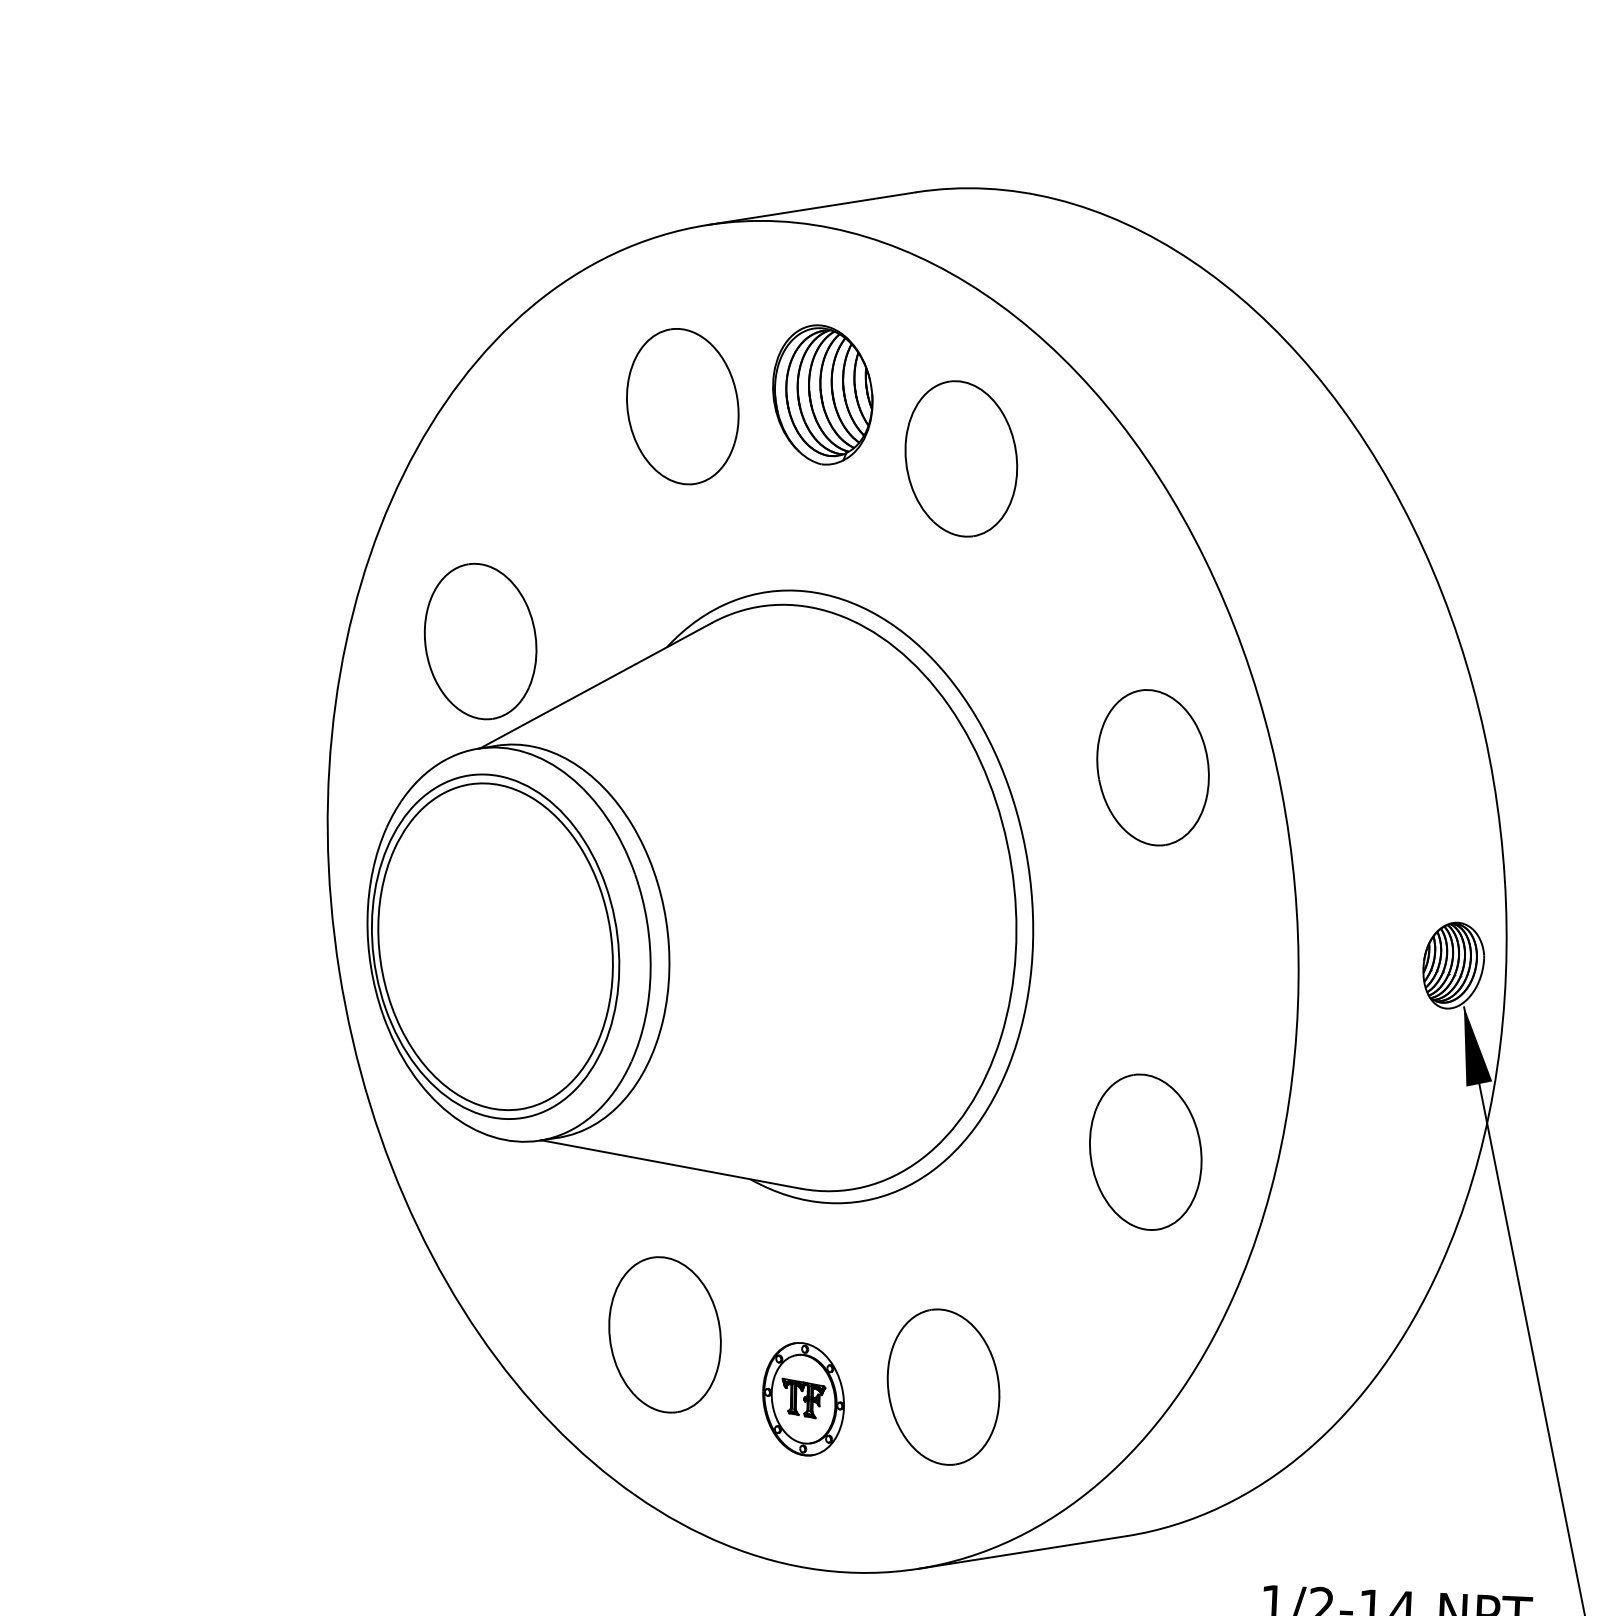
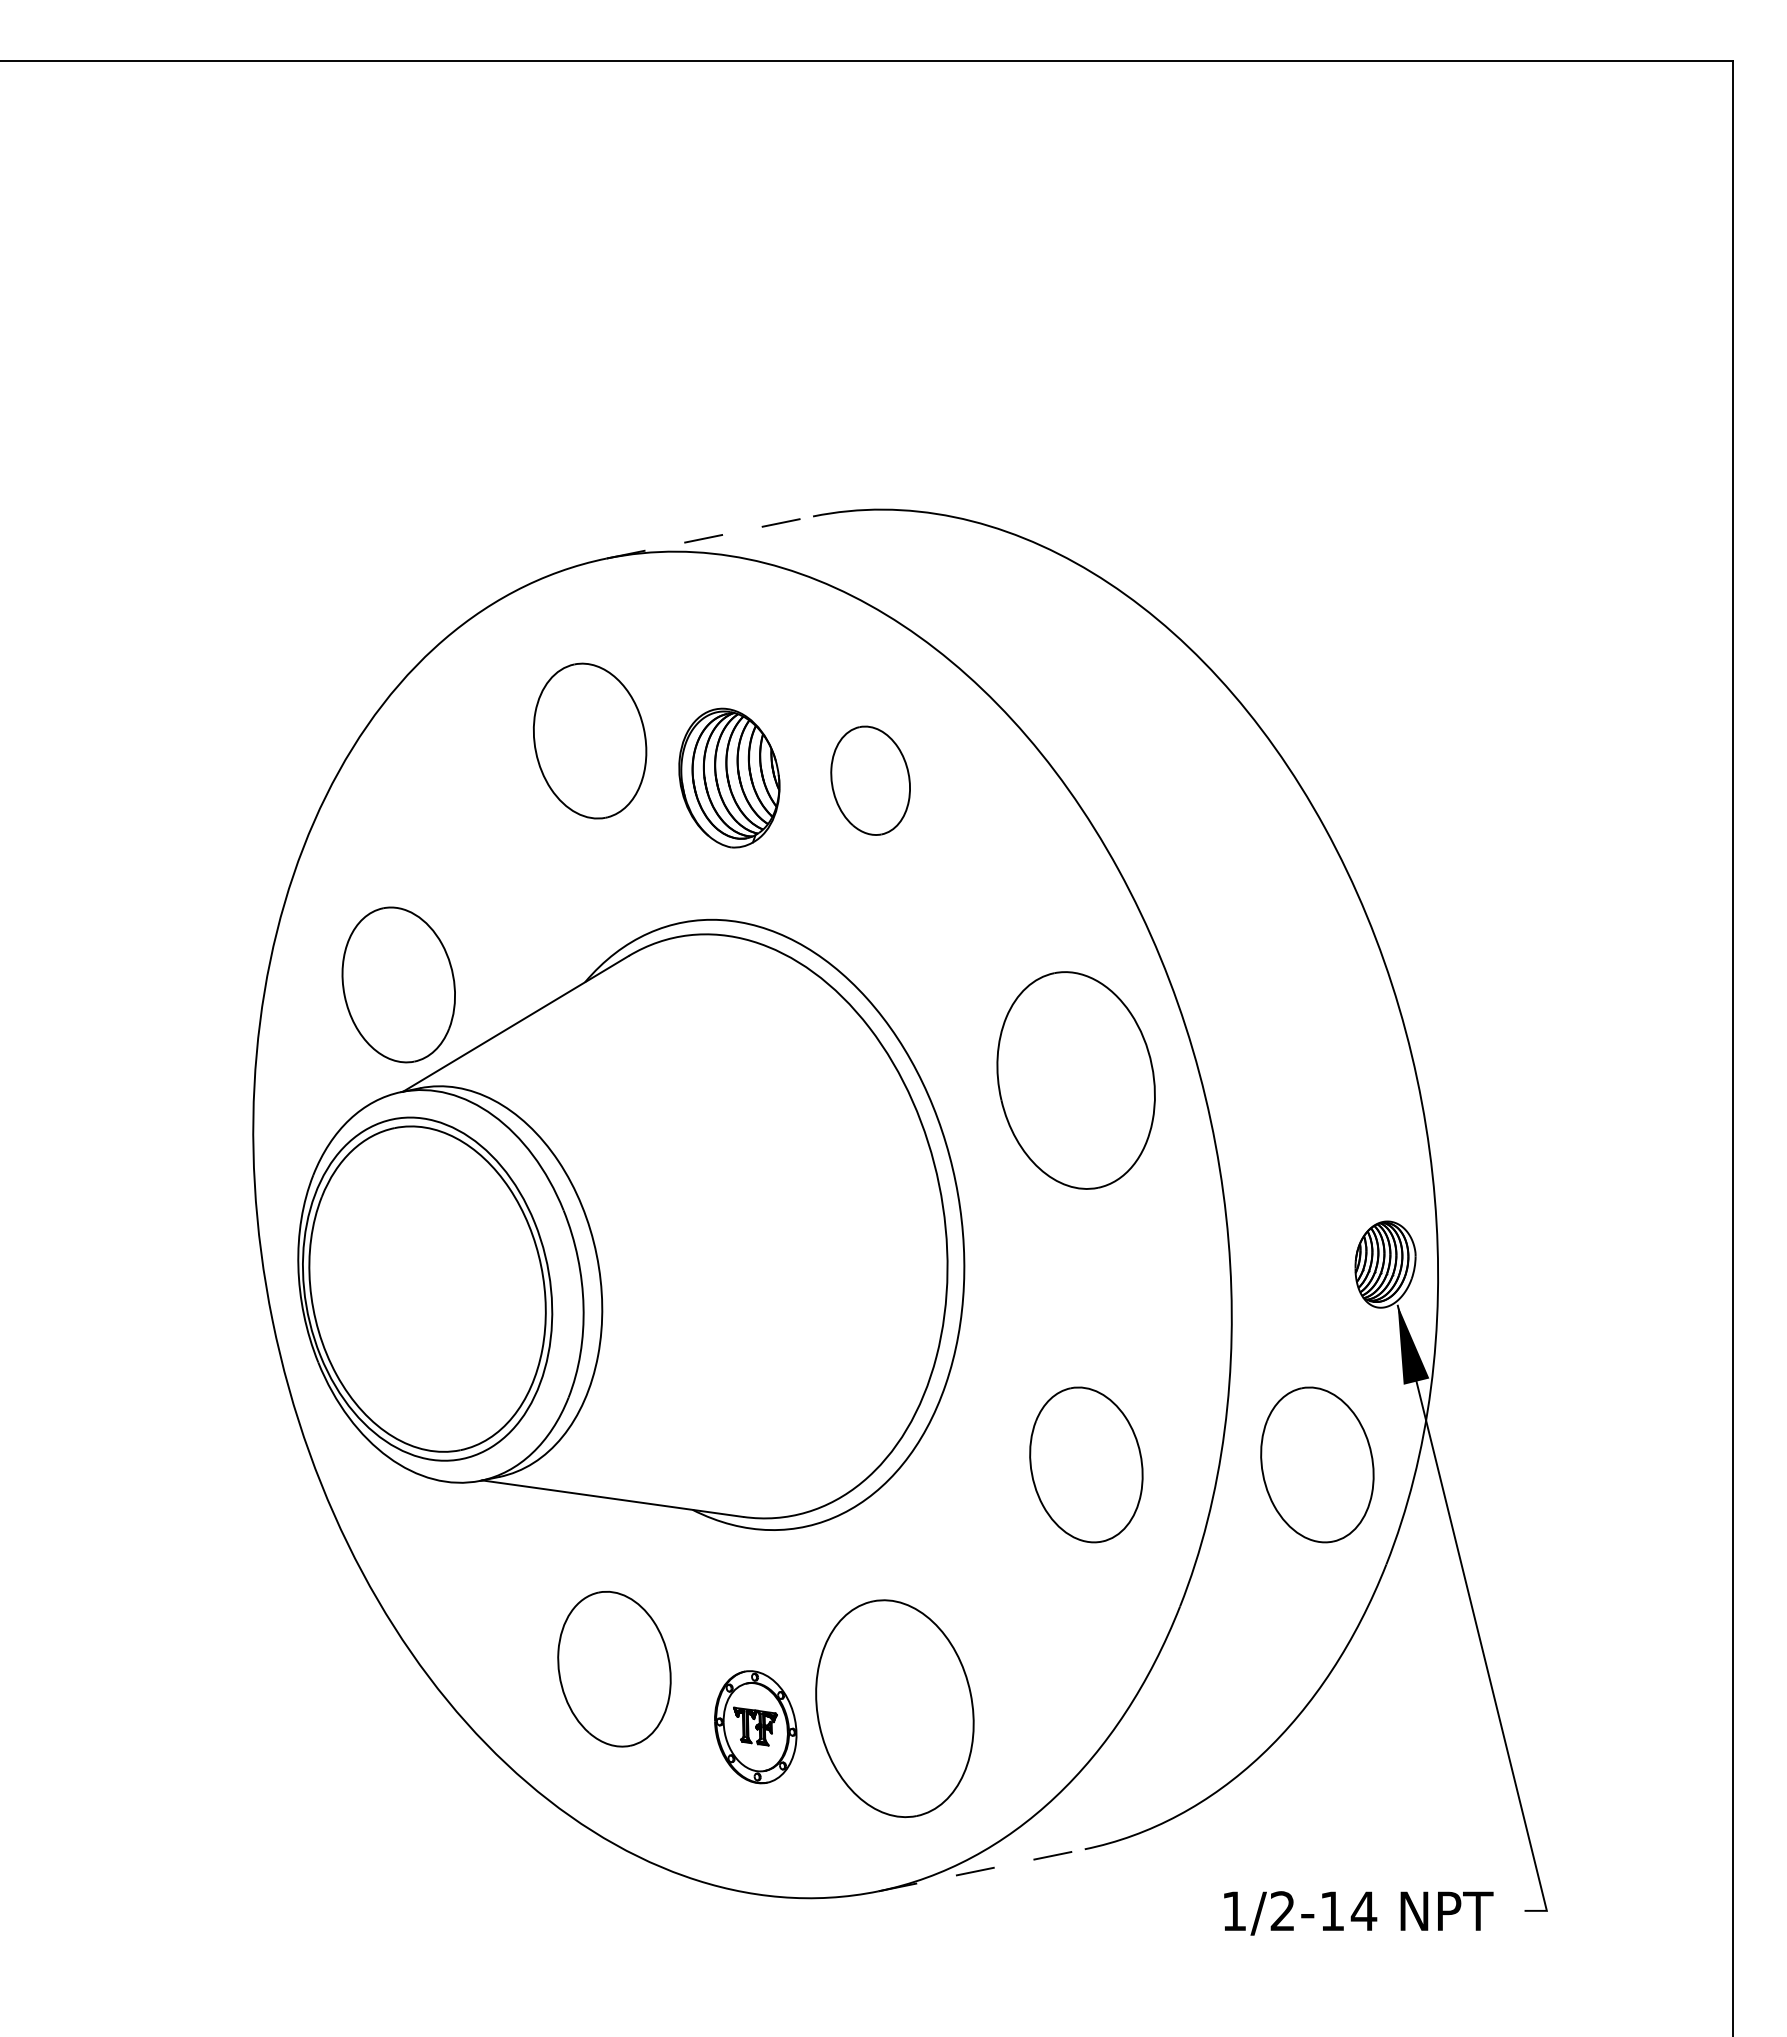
line: (812, 208) -> (710, 537), solid -> dashed
part: (822, 394) -> (729, 777), moved
part: (961, 458) -> (870, 780), size x0.7
part: (1153, 767) -> (1076, 1080), size x1.4
part: (1376, 1162) -> (1317, 1464), added
part: (944, 1386) -> (895, 1708), size x1.4
line: (1023, 1552) -> (982, 1870), solid -> dashed

